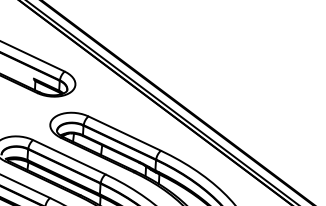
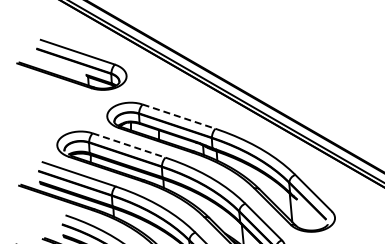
line: (125, 133) -> (179, 116), solid -> dashed
line: (69, 157) -> (129, 145), solid -> dashed

